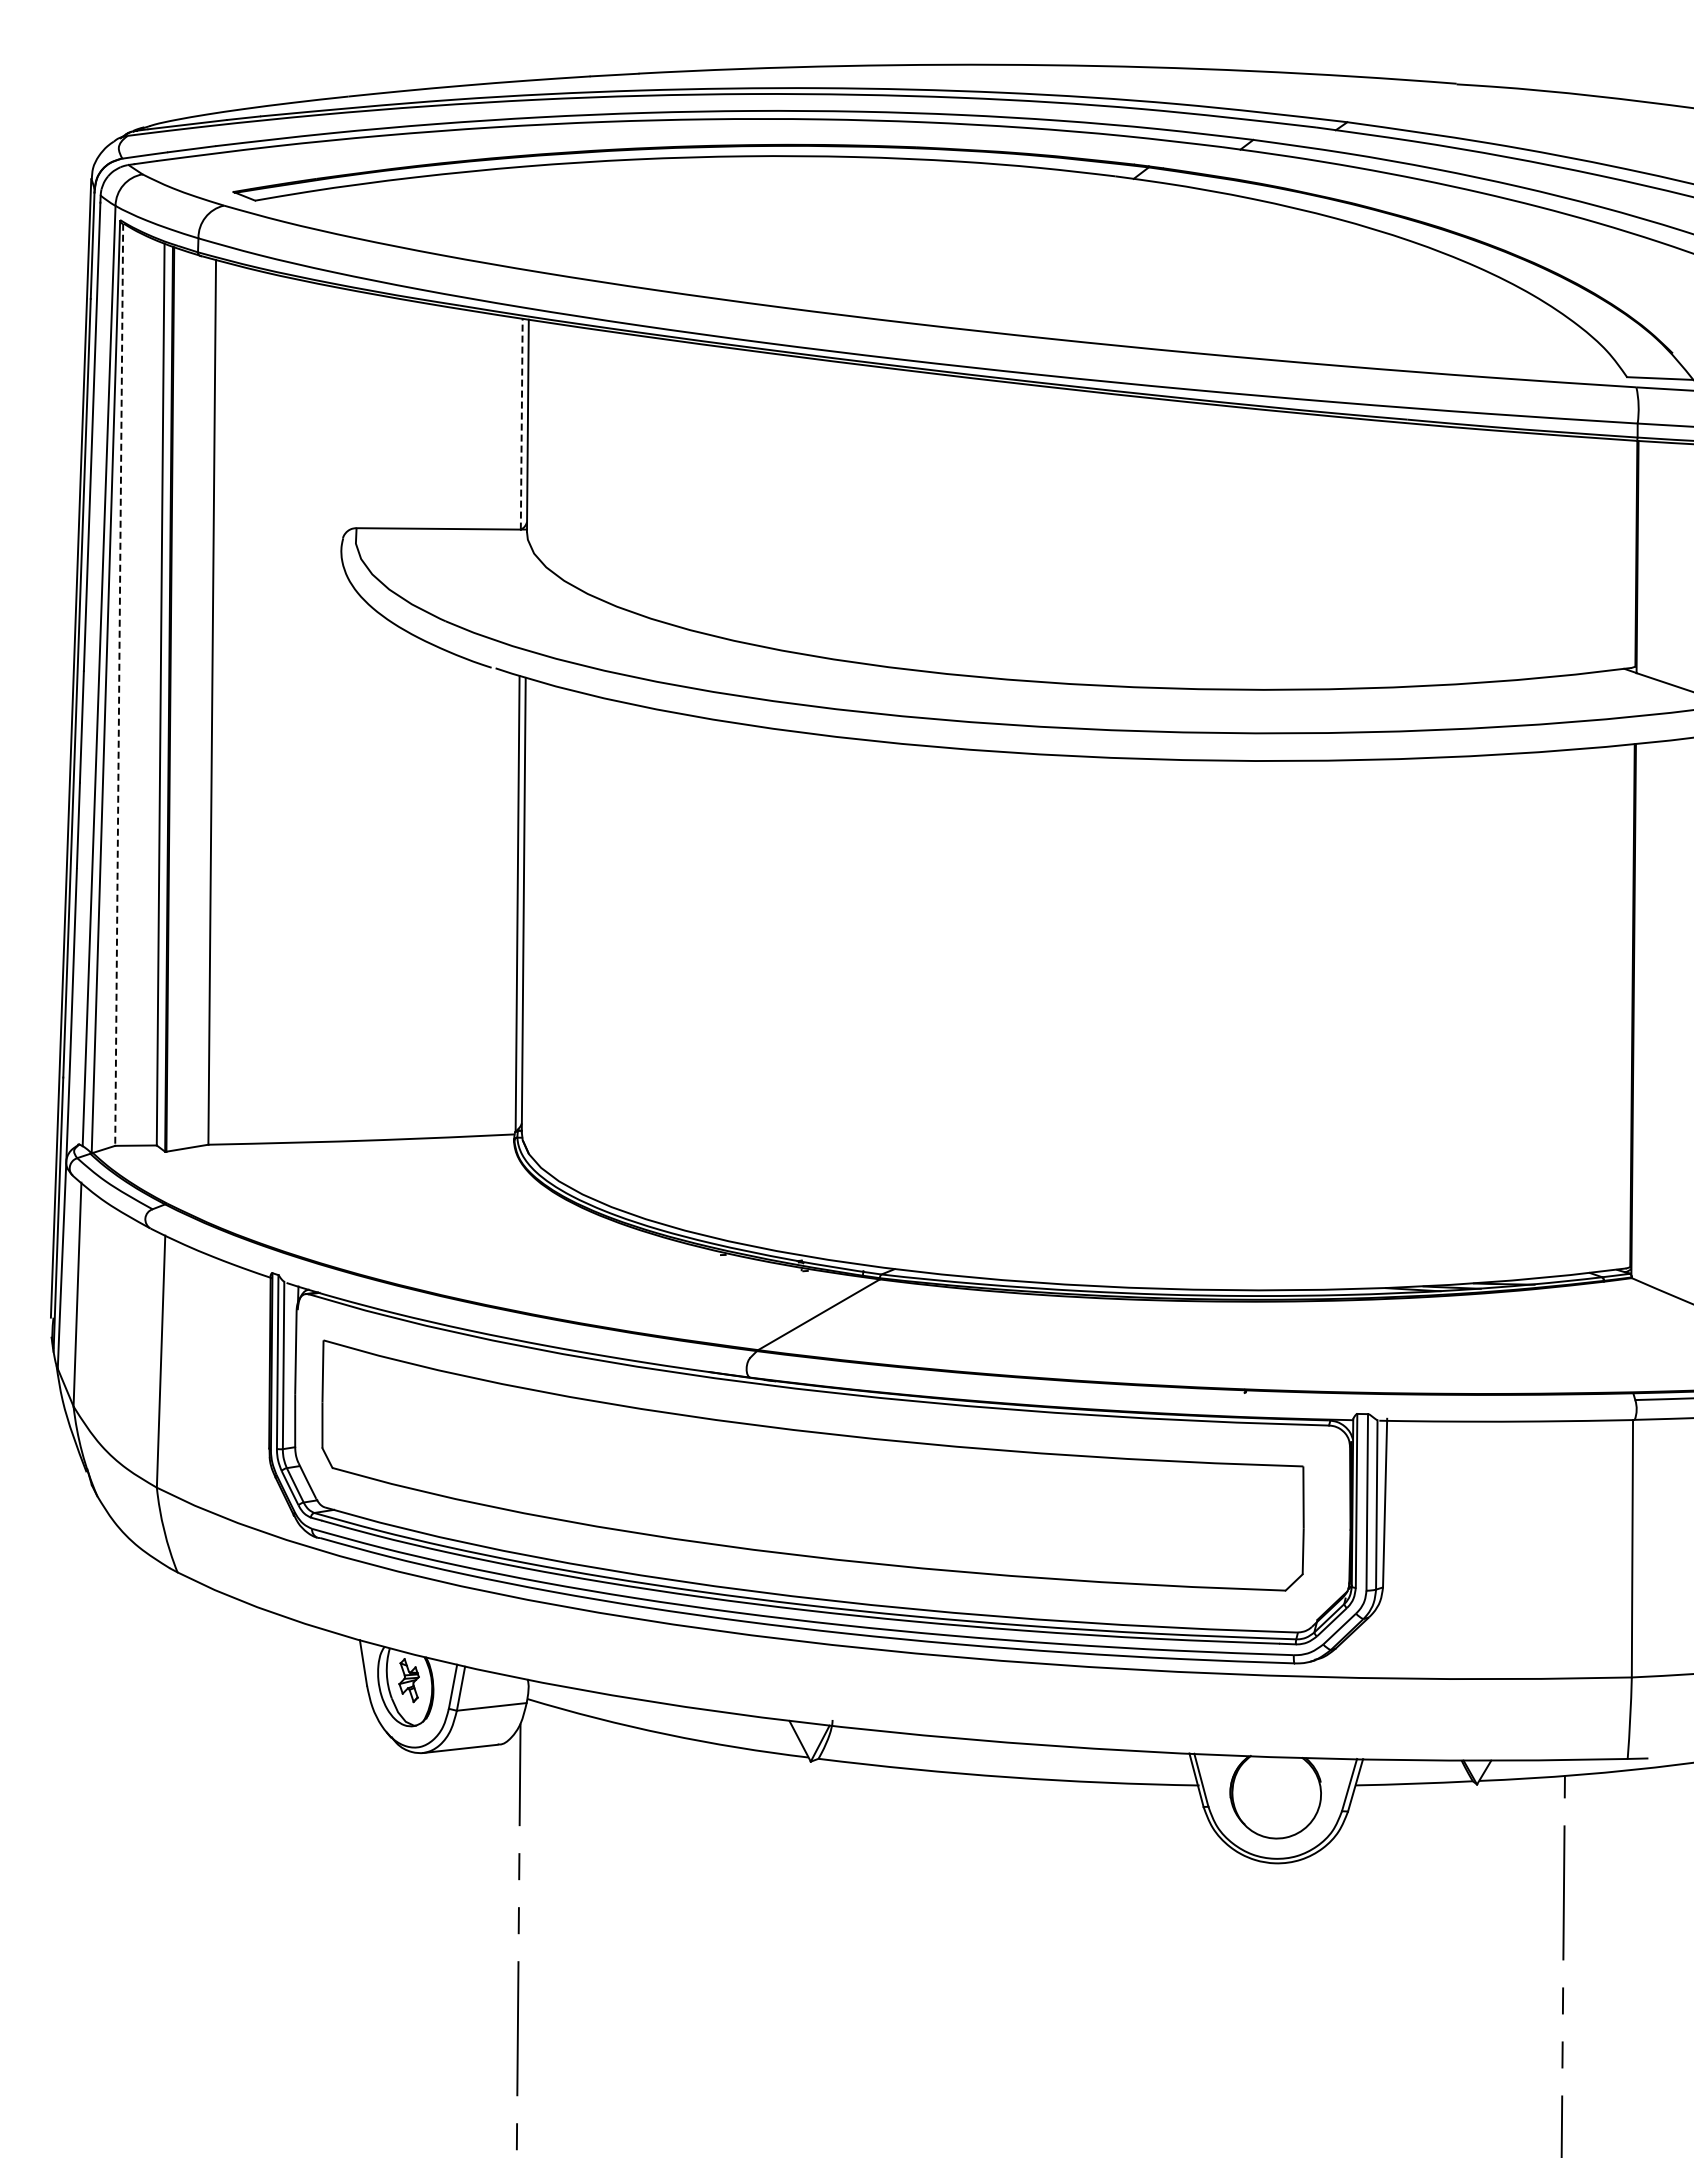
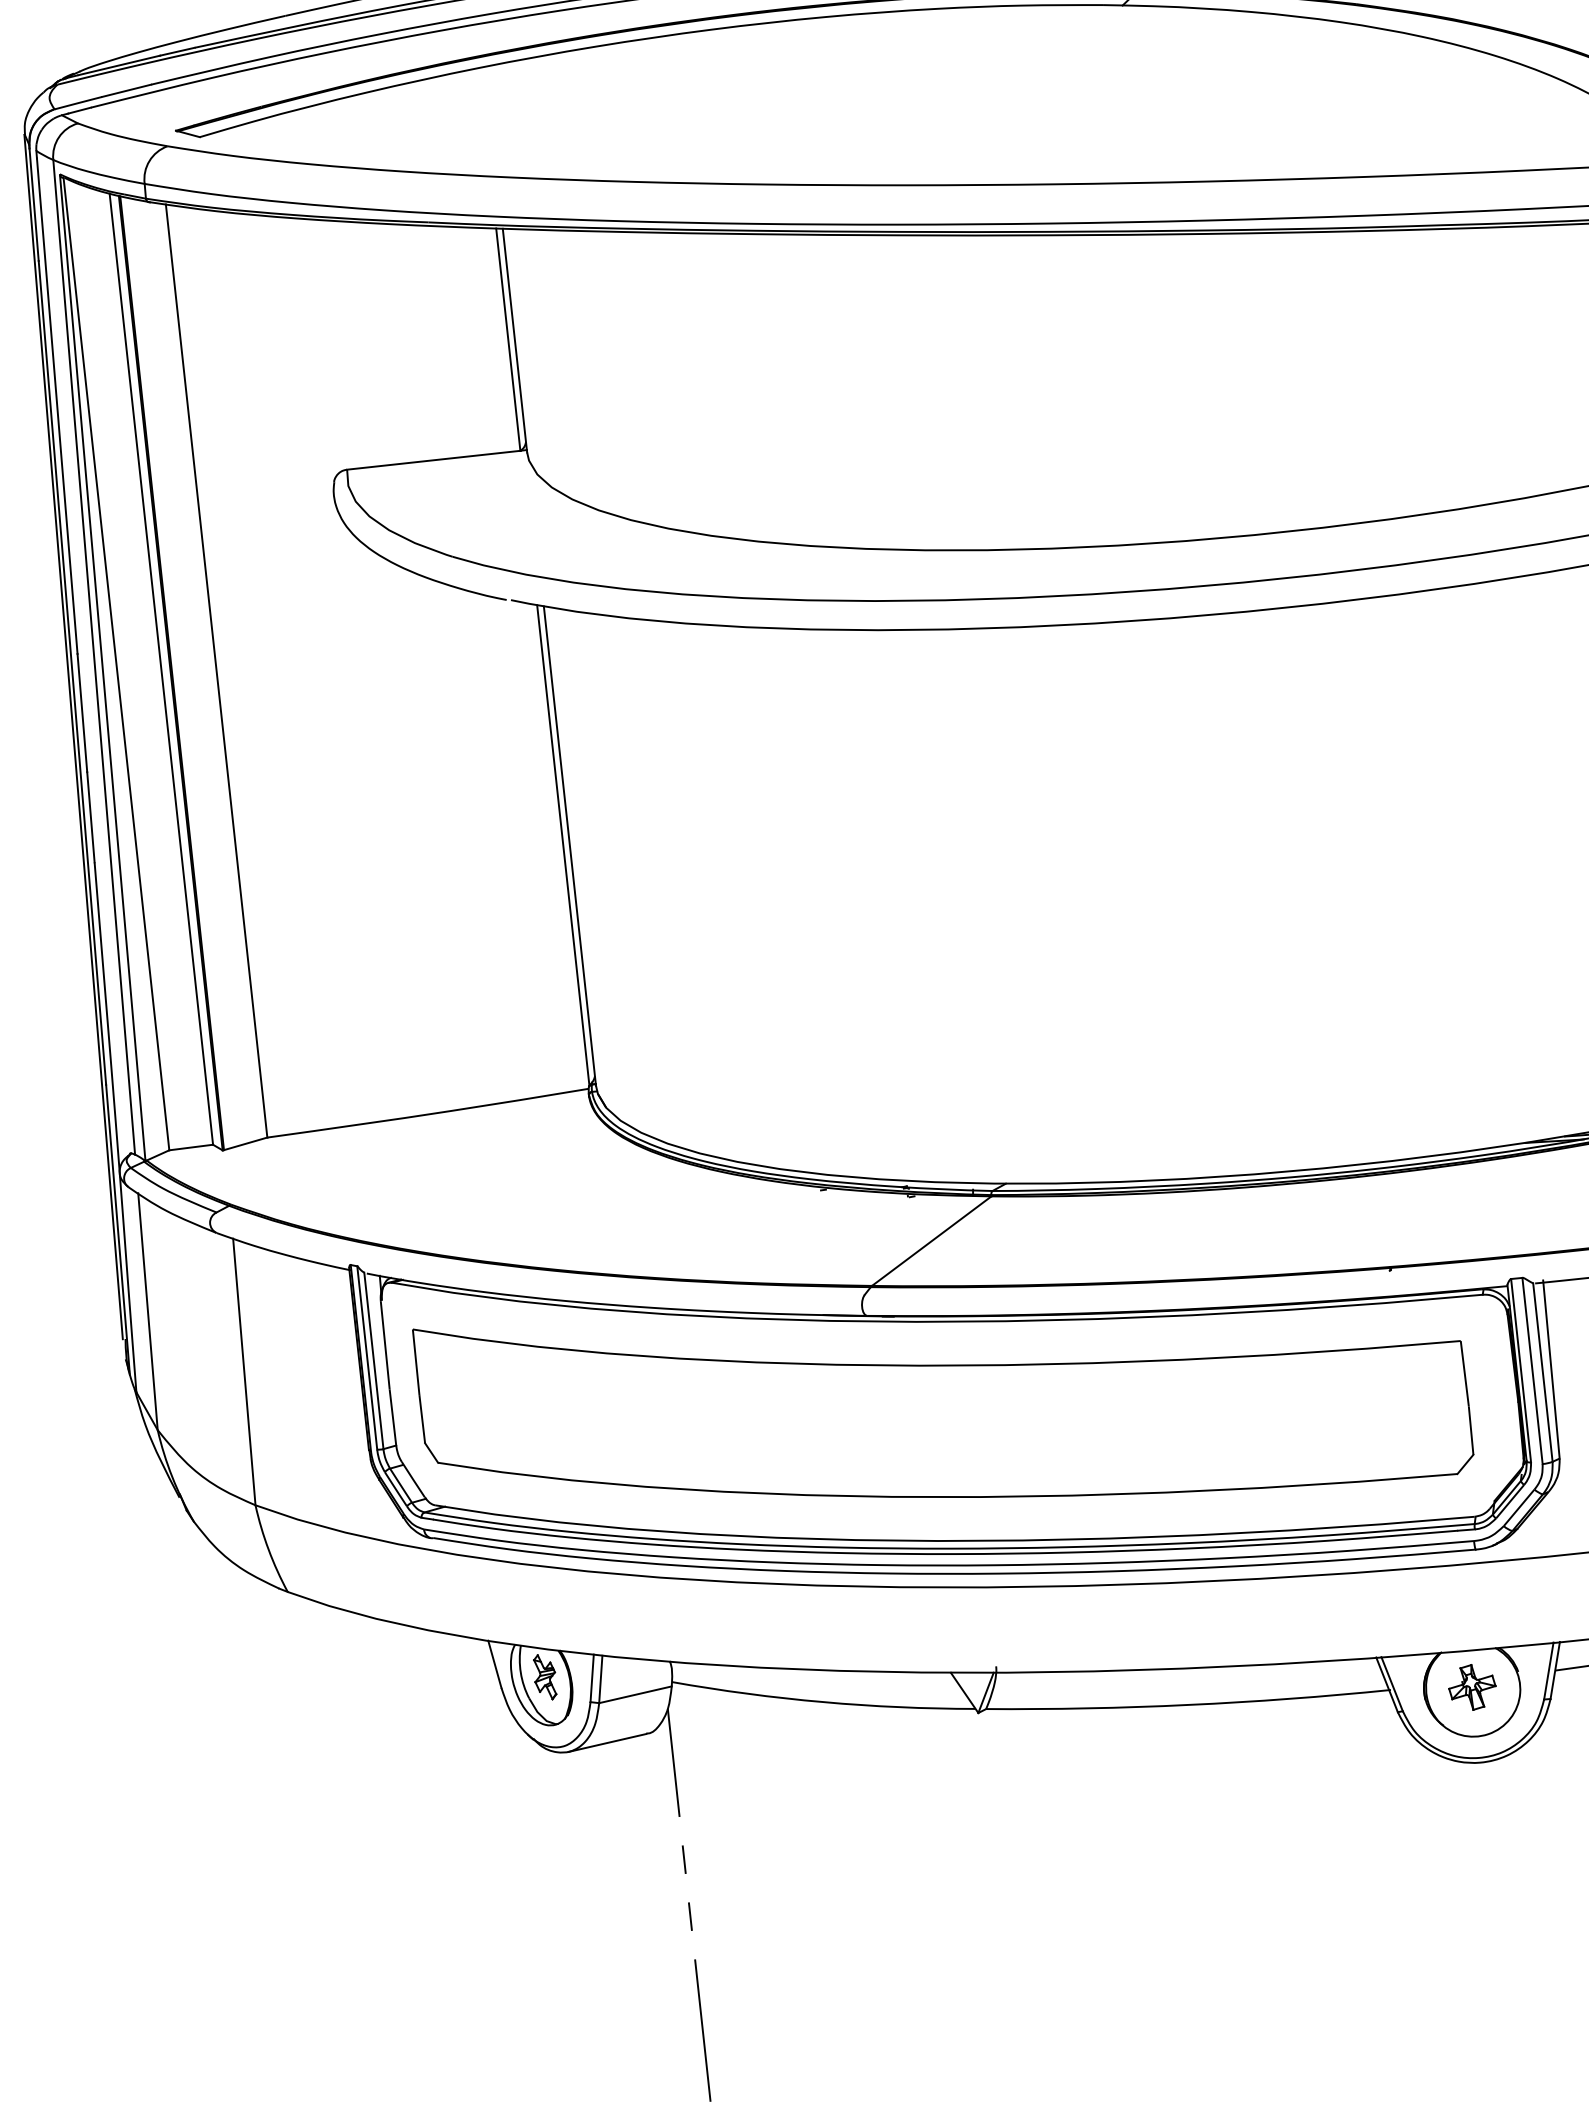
line: (521, 423) -> (507, 338), dashed -> solid
line: (119, 685) -> (116, 664), dashed -> solid
part: (1275, 1792) -> (1471, 1687), added

